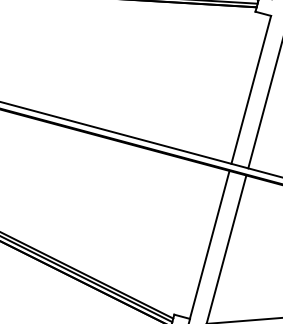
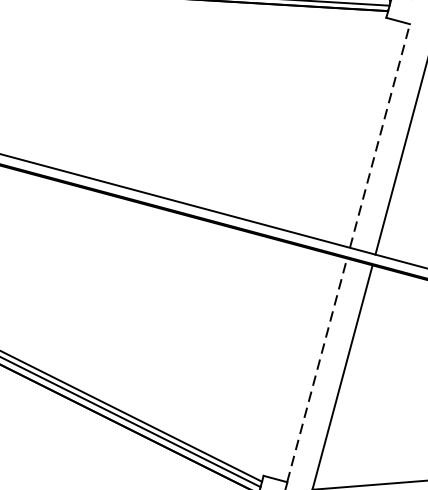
line: (251, 89) -> (380, 135), solid -> dashed
line: (209, 244) -> (316, 369), solid -> dashed

